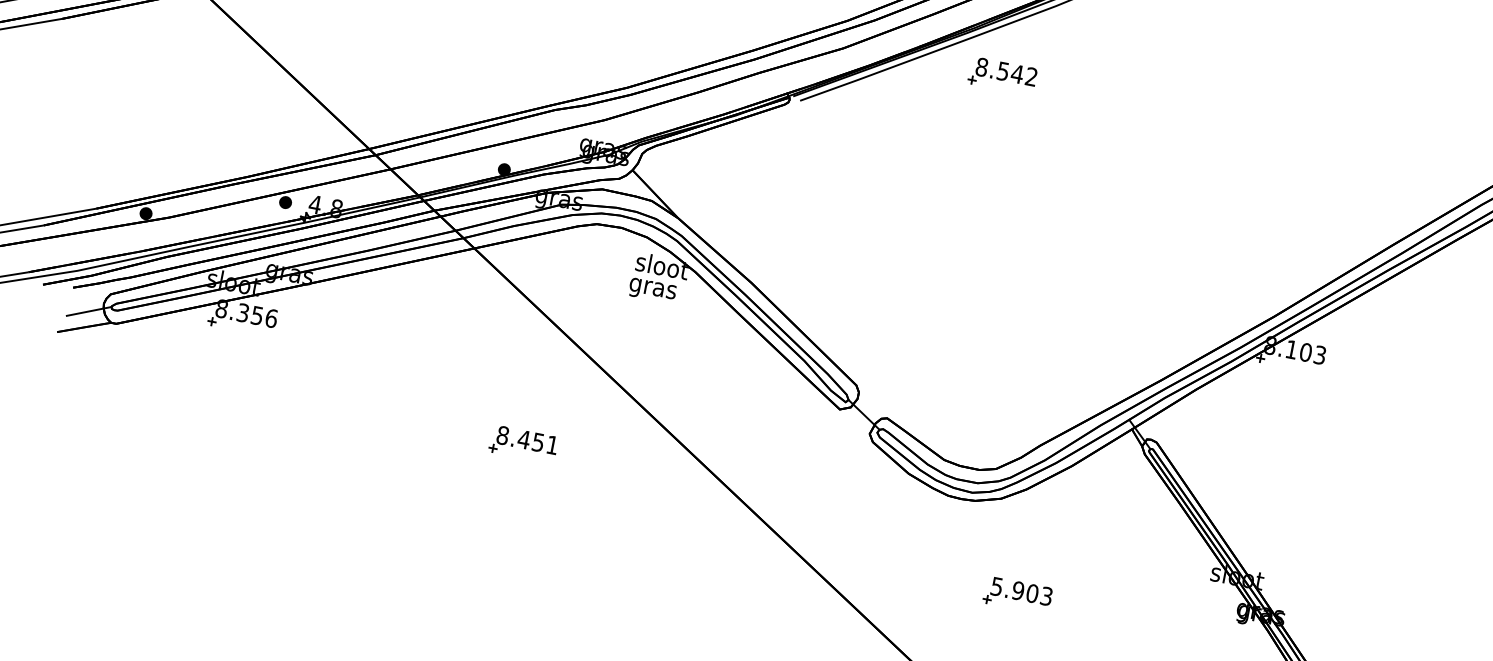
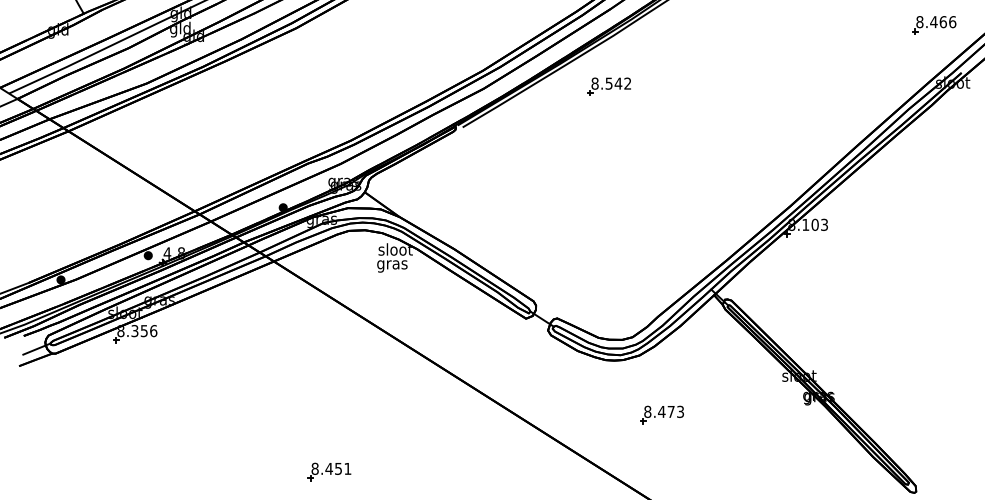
part: (1001, 75) -> (608, 86), moved
part: (523, 443) -> (329, 471), moved
text: (1014, 589) -> (659, 411), 5.903 -> 8.473

